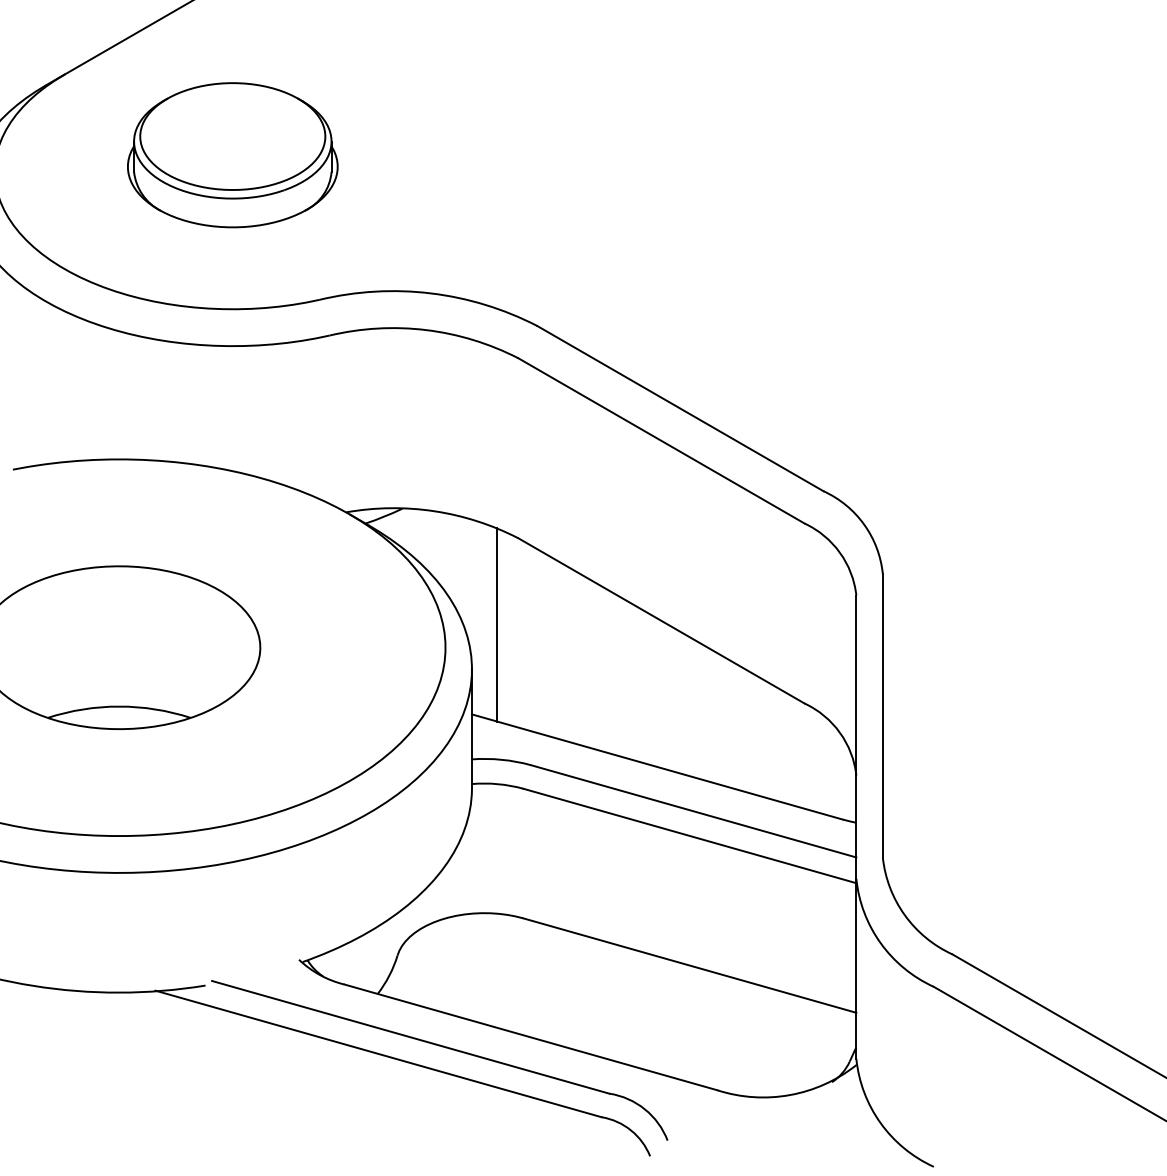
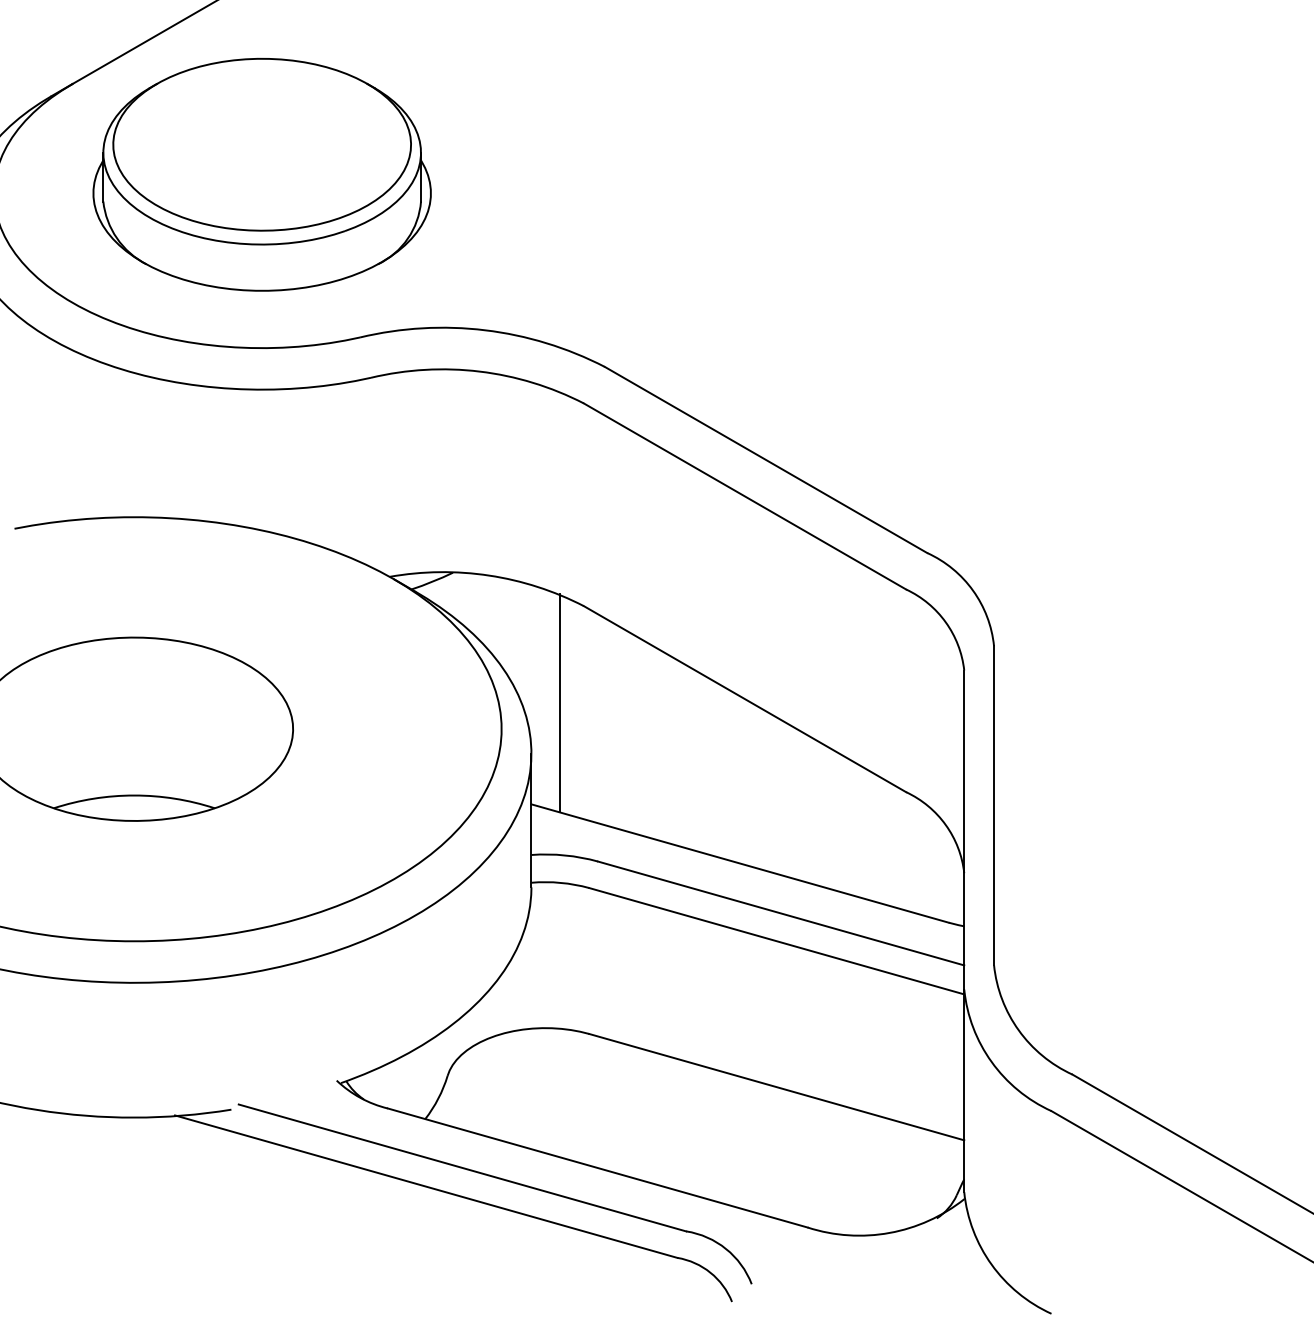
part: (232, 155) -> (261, 174), size x1.43

